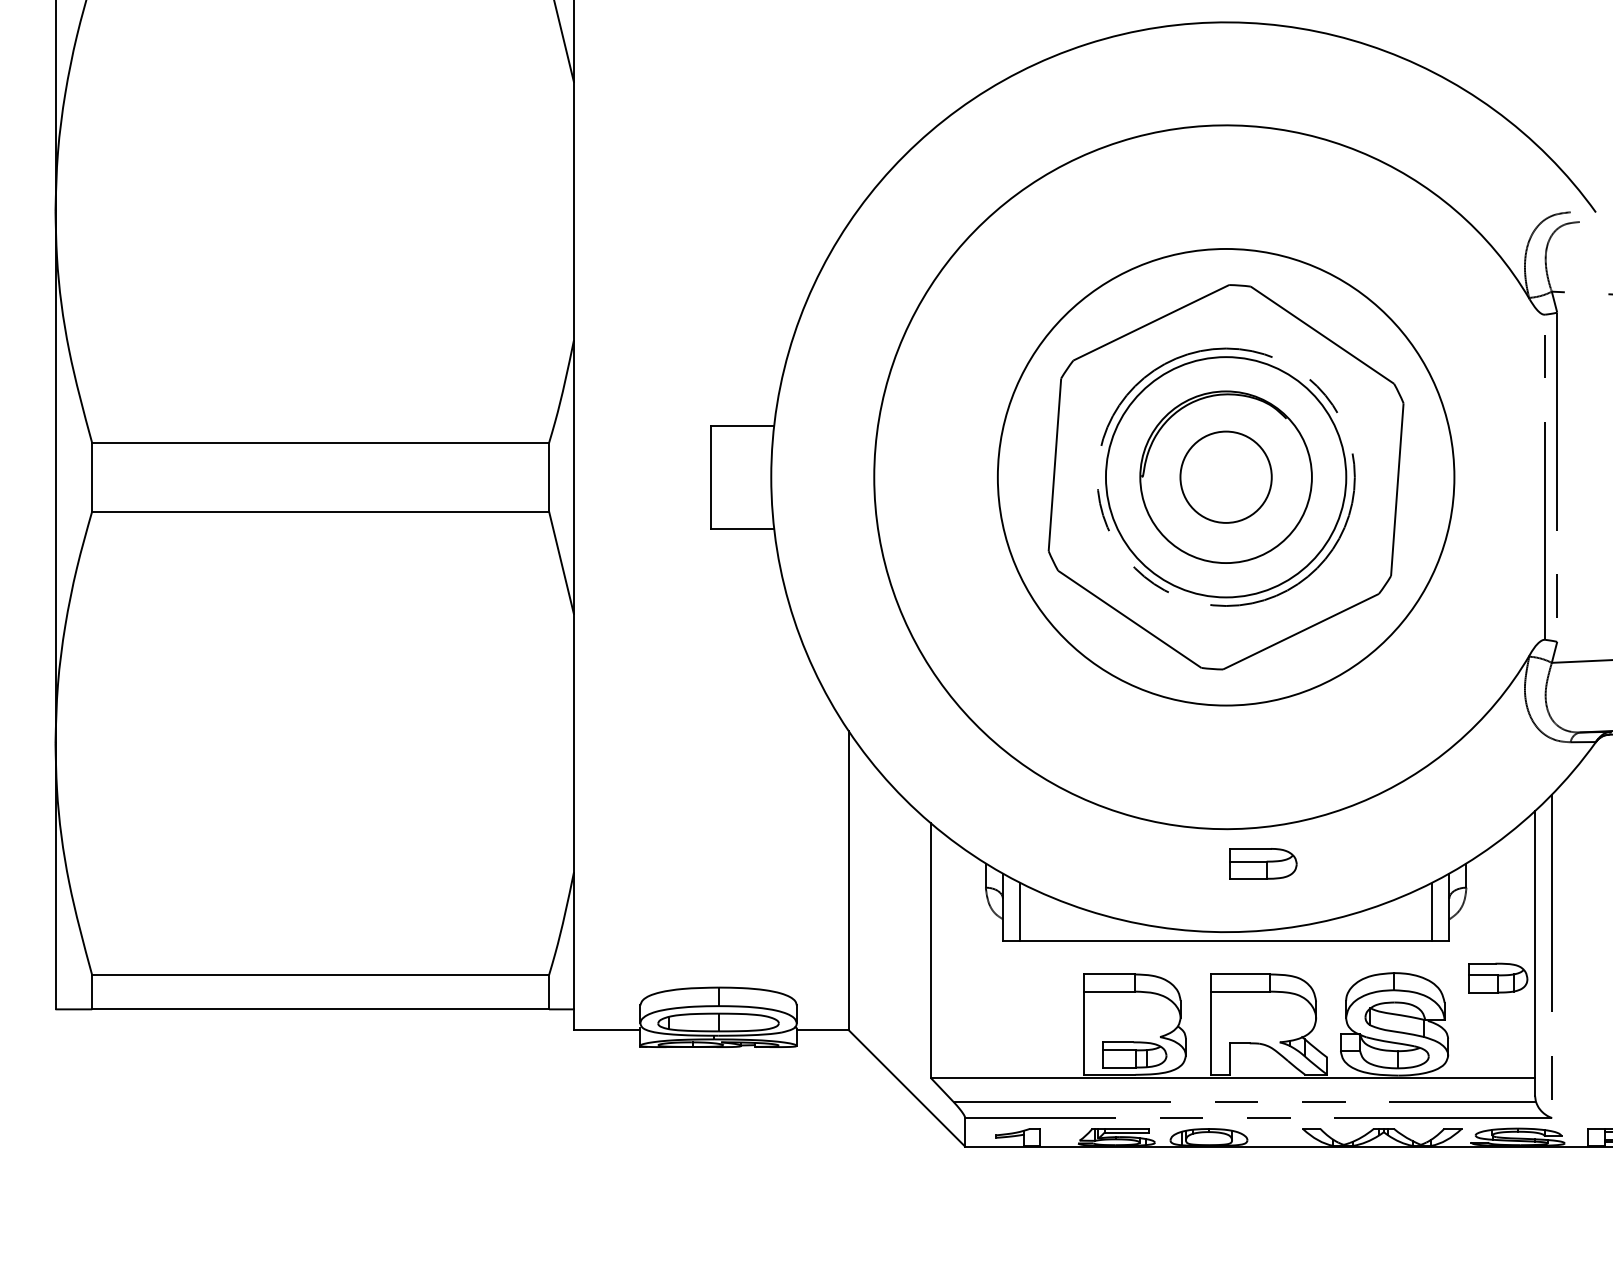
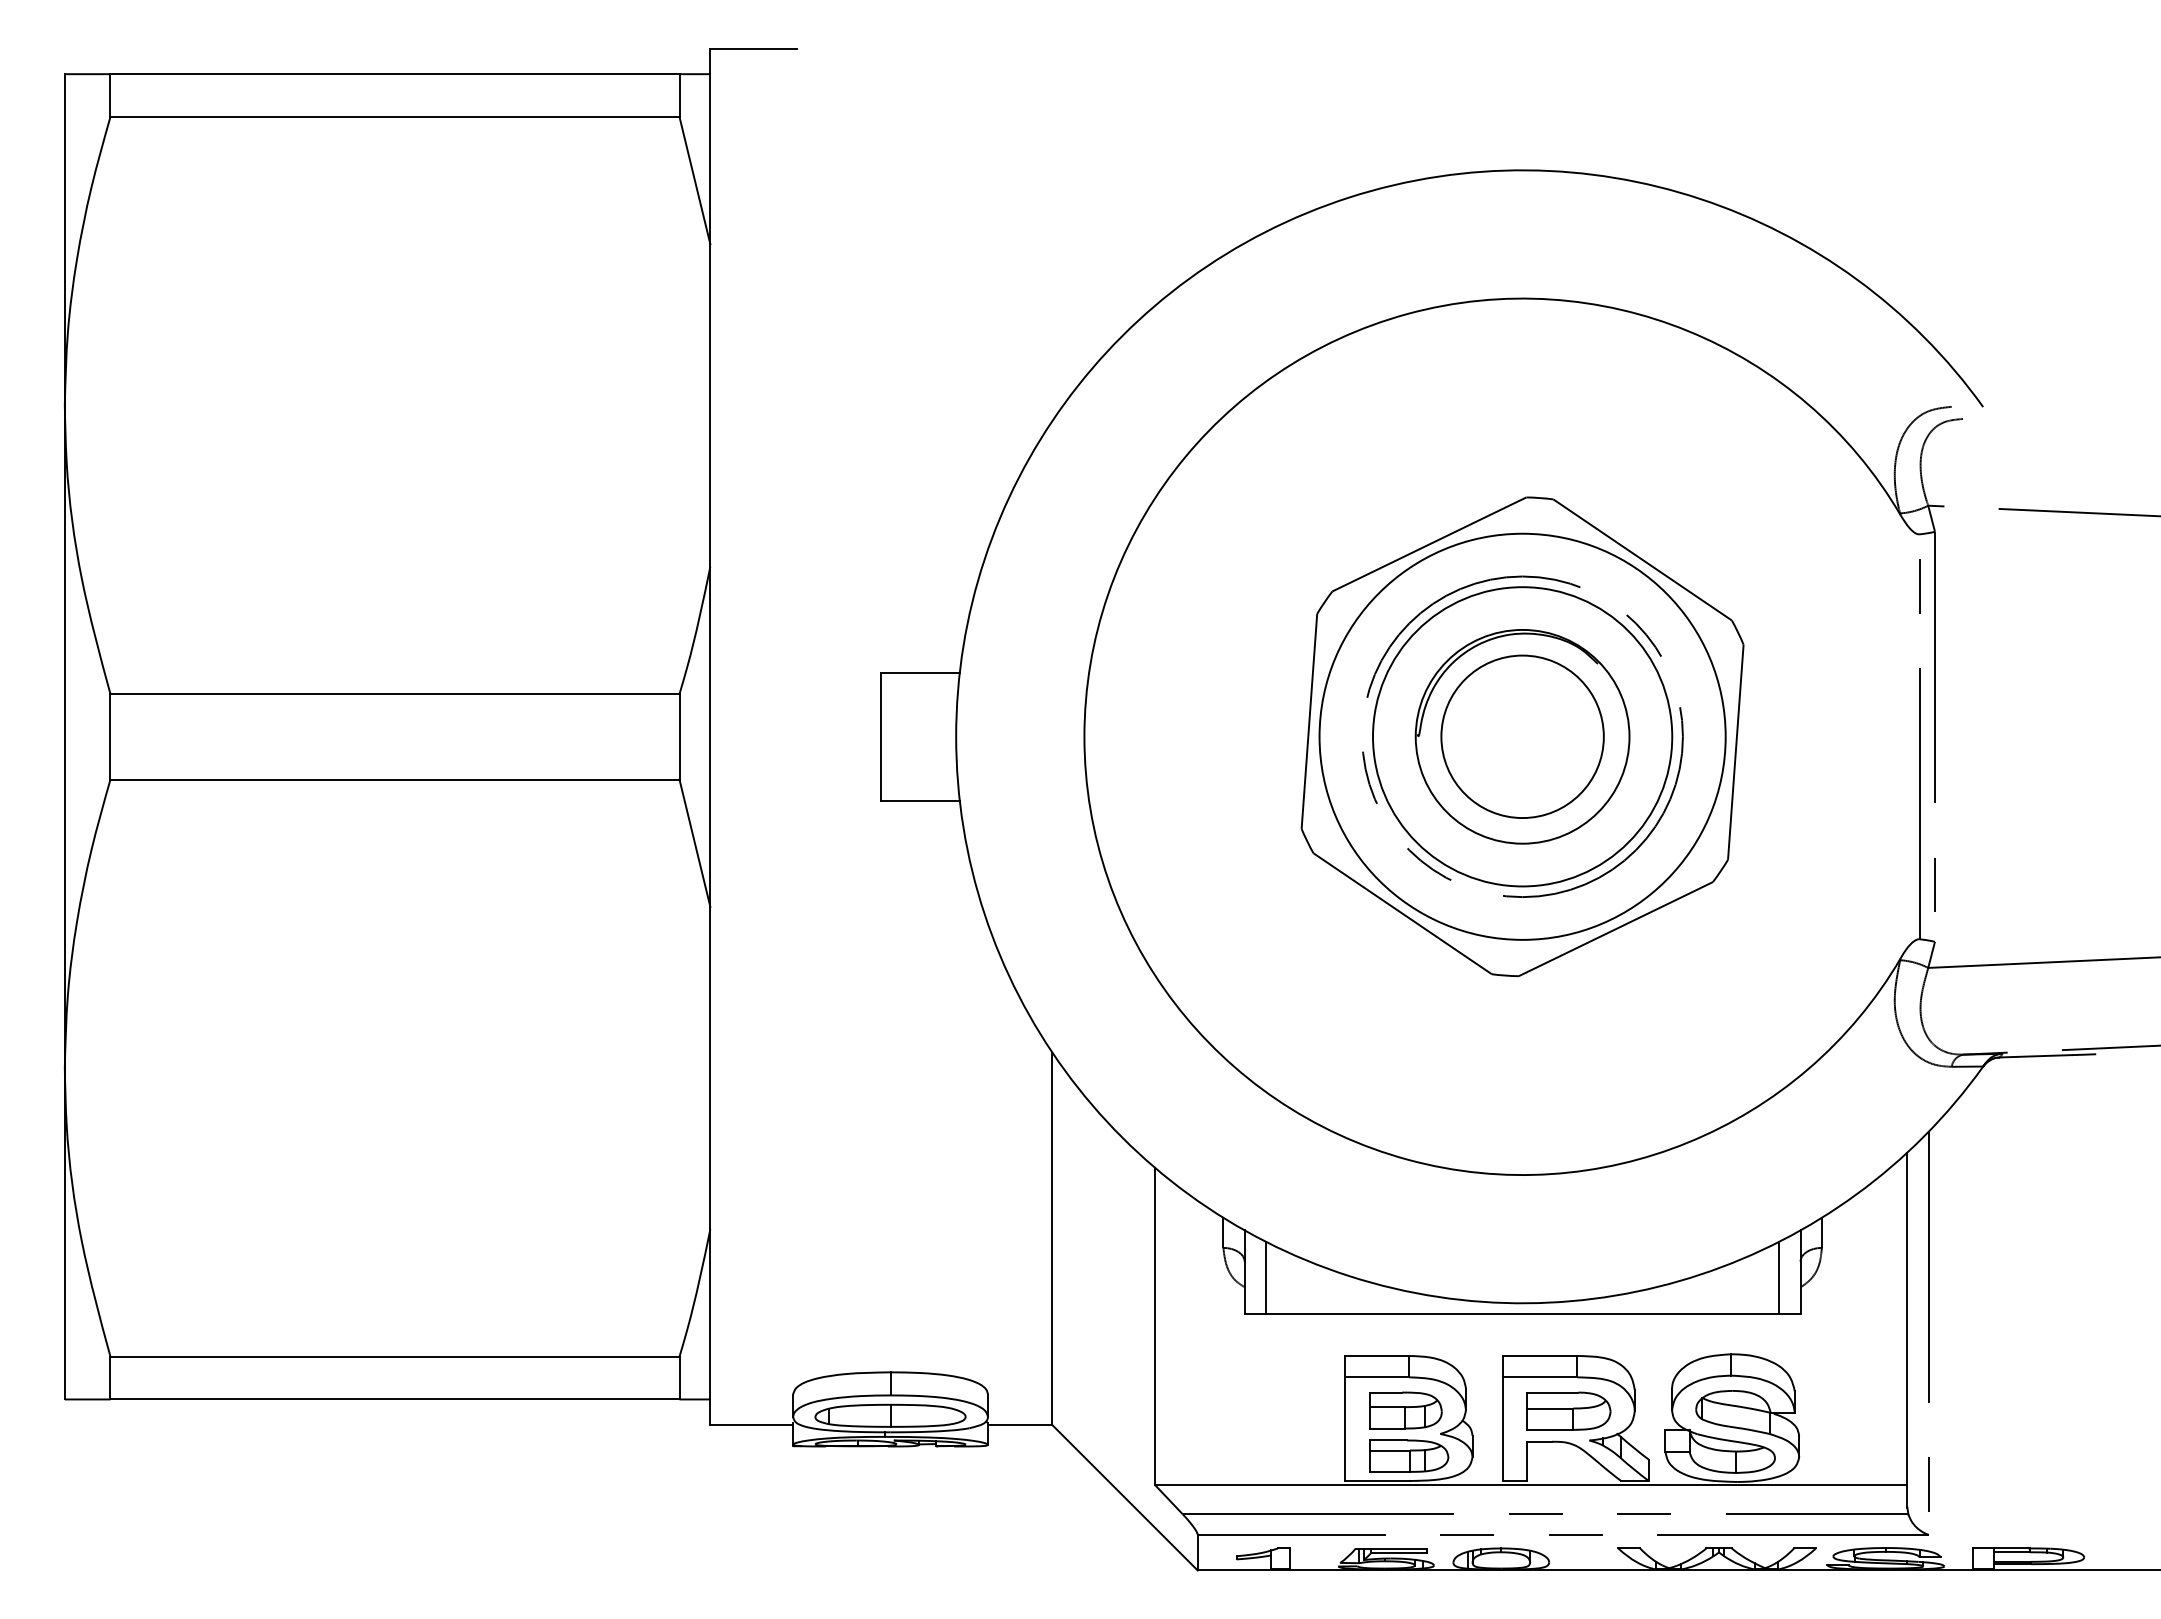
circle: (1226, 477) -> (1522, 736), size x0.71
circle: (1226, 477) -> (1522, 736), size x1.43
part: (1262, 863) -> (1568, 1410), moved
part: (1498, 978) -> (1405, 1410), moved

